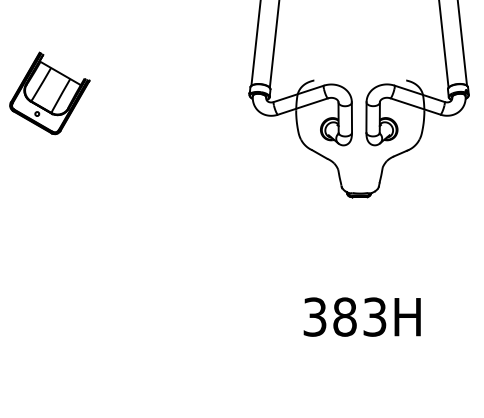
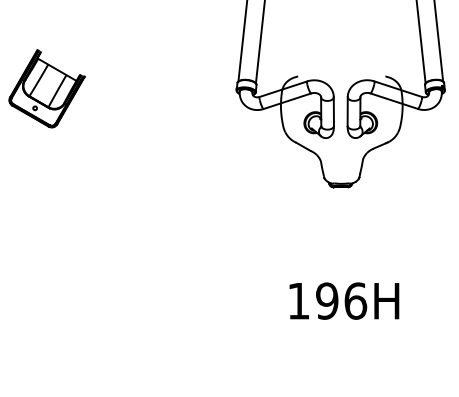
text: (344, 316) -> (326, 300), 383H -> 196H

